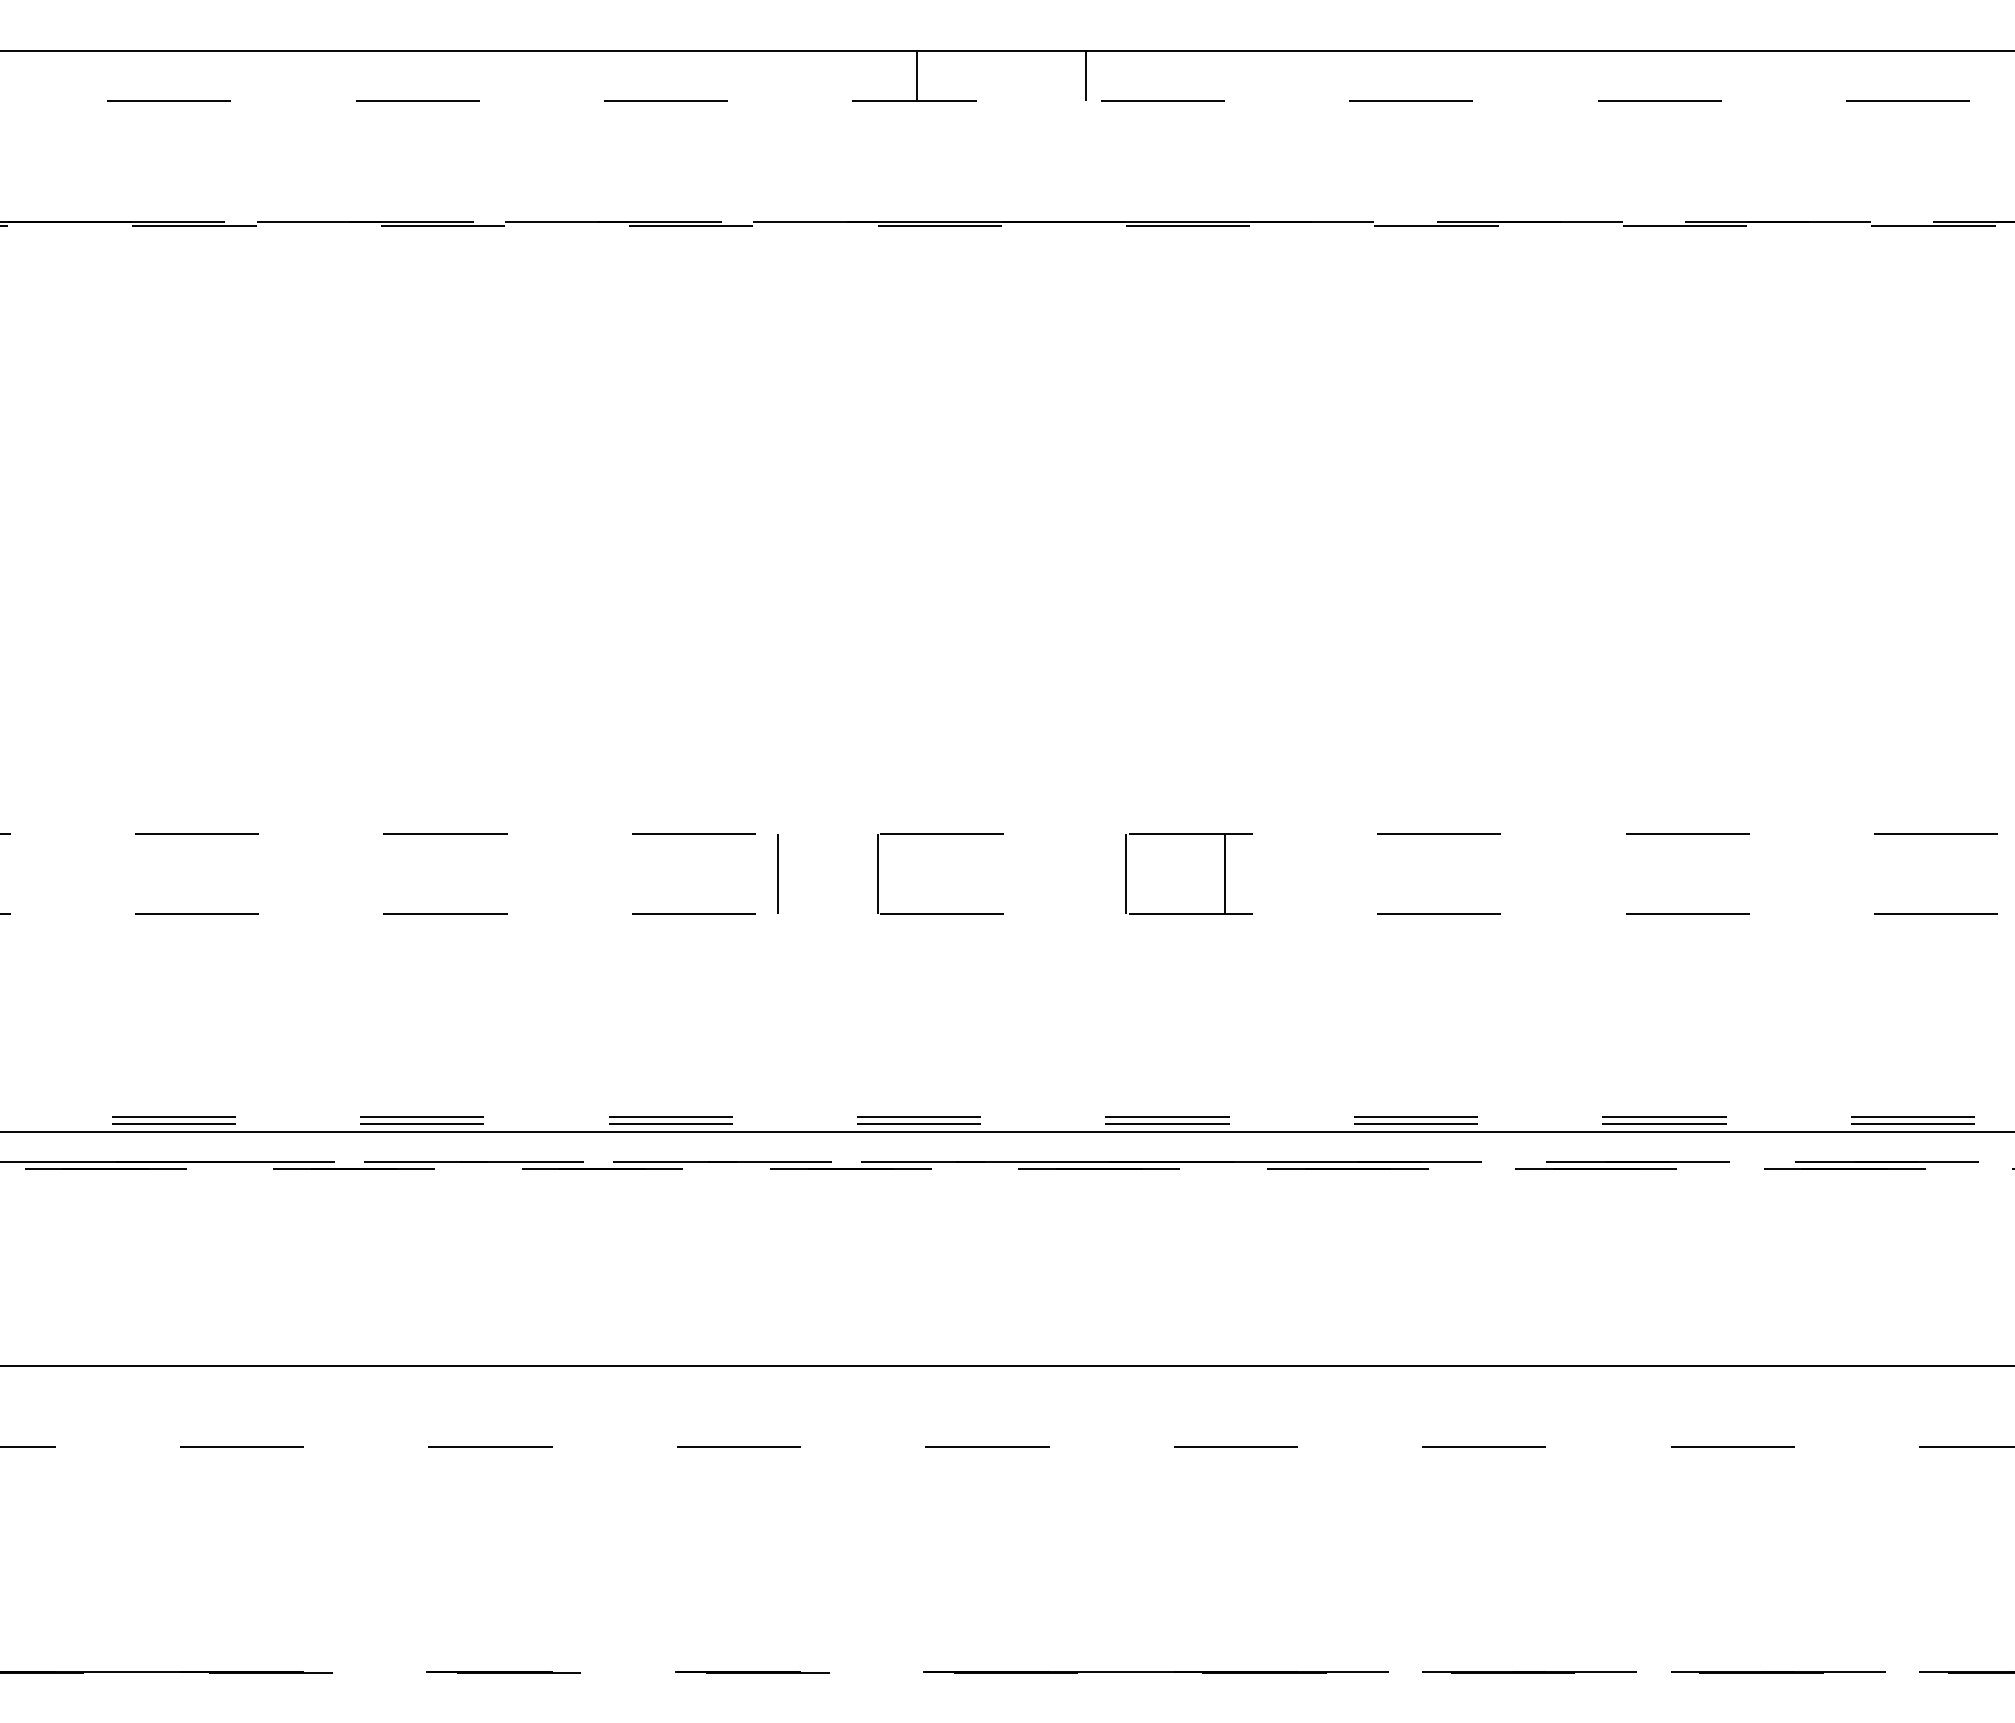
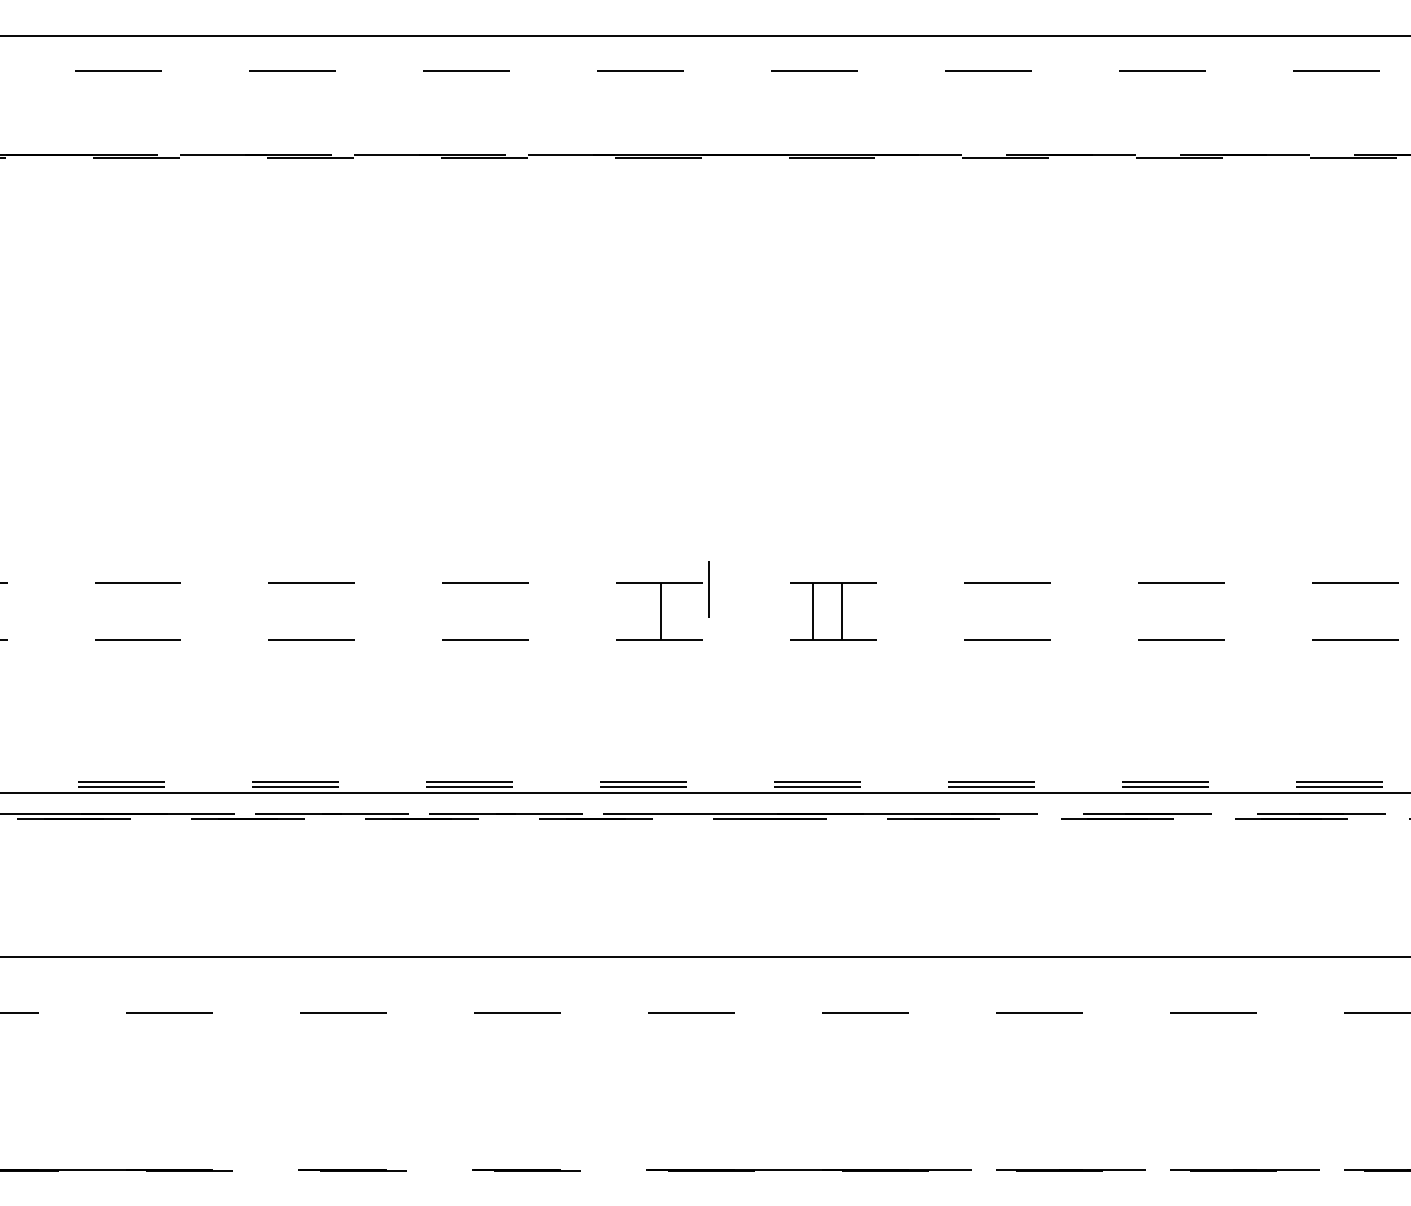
line: (917, 76) -> (642, 53), removed
line: (1086, 76) -> (760, 53), removed
line: (777, 873) -> (708, 588), moved
line: (877, 873) -> (660, 611), moved
line: (1126, 873) -> (842, 611), moved
line: (1225, 873) -> (812, 611), moved

